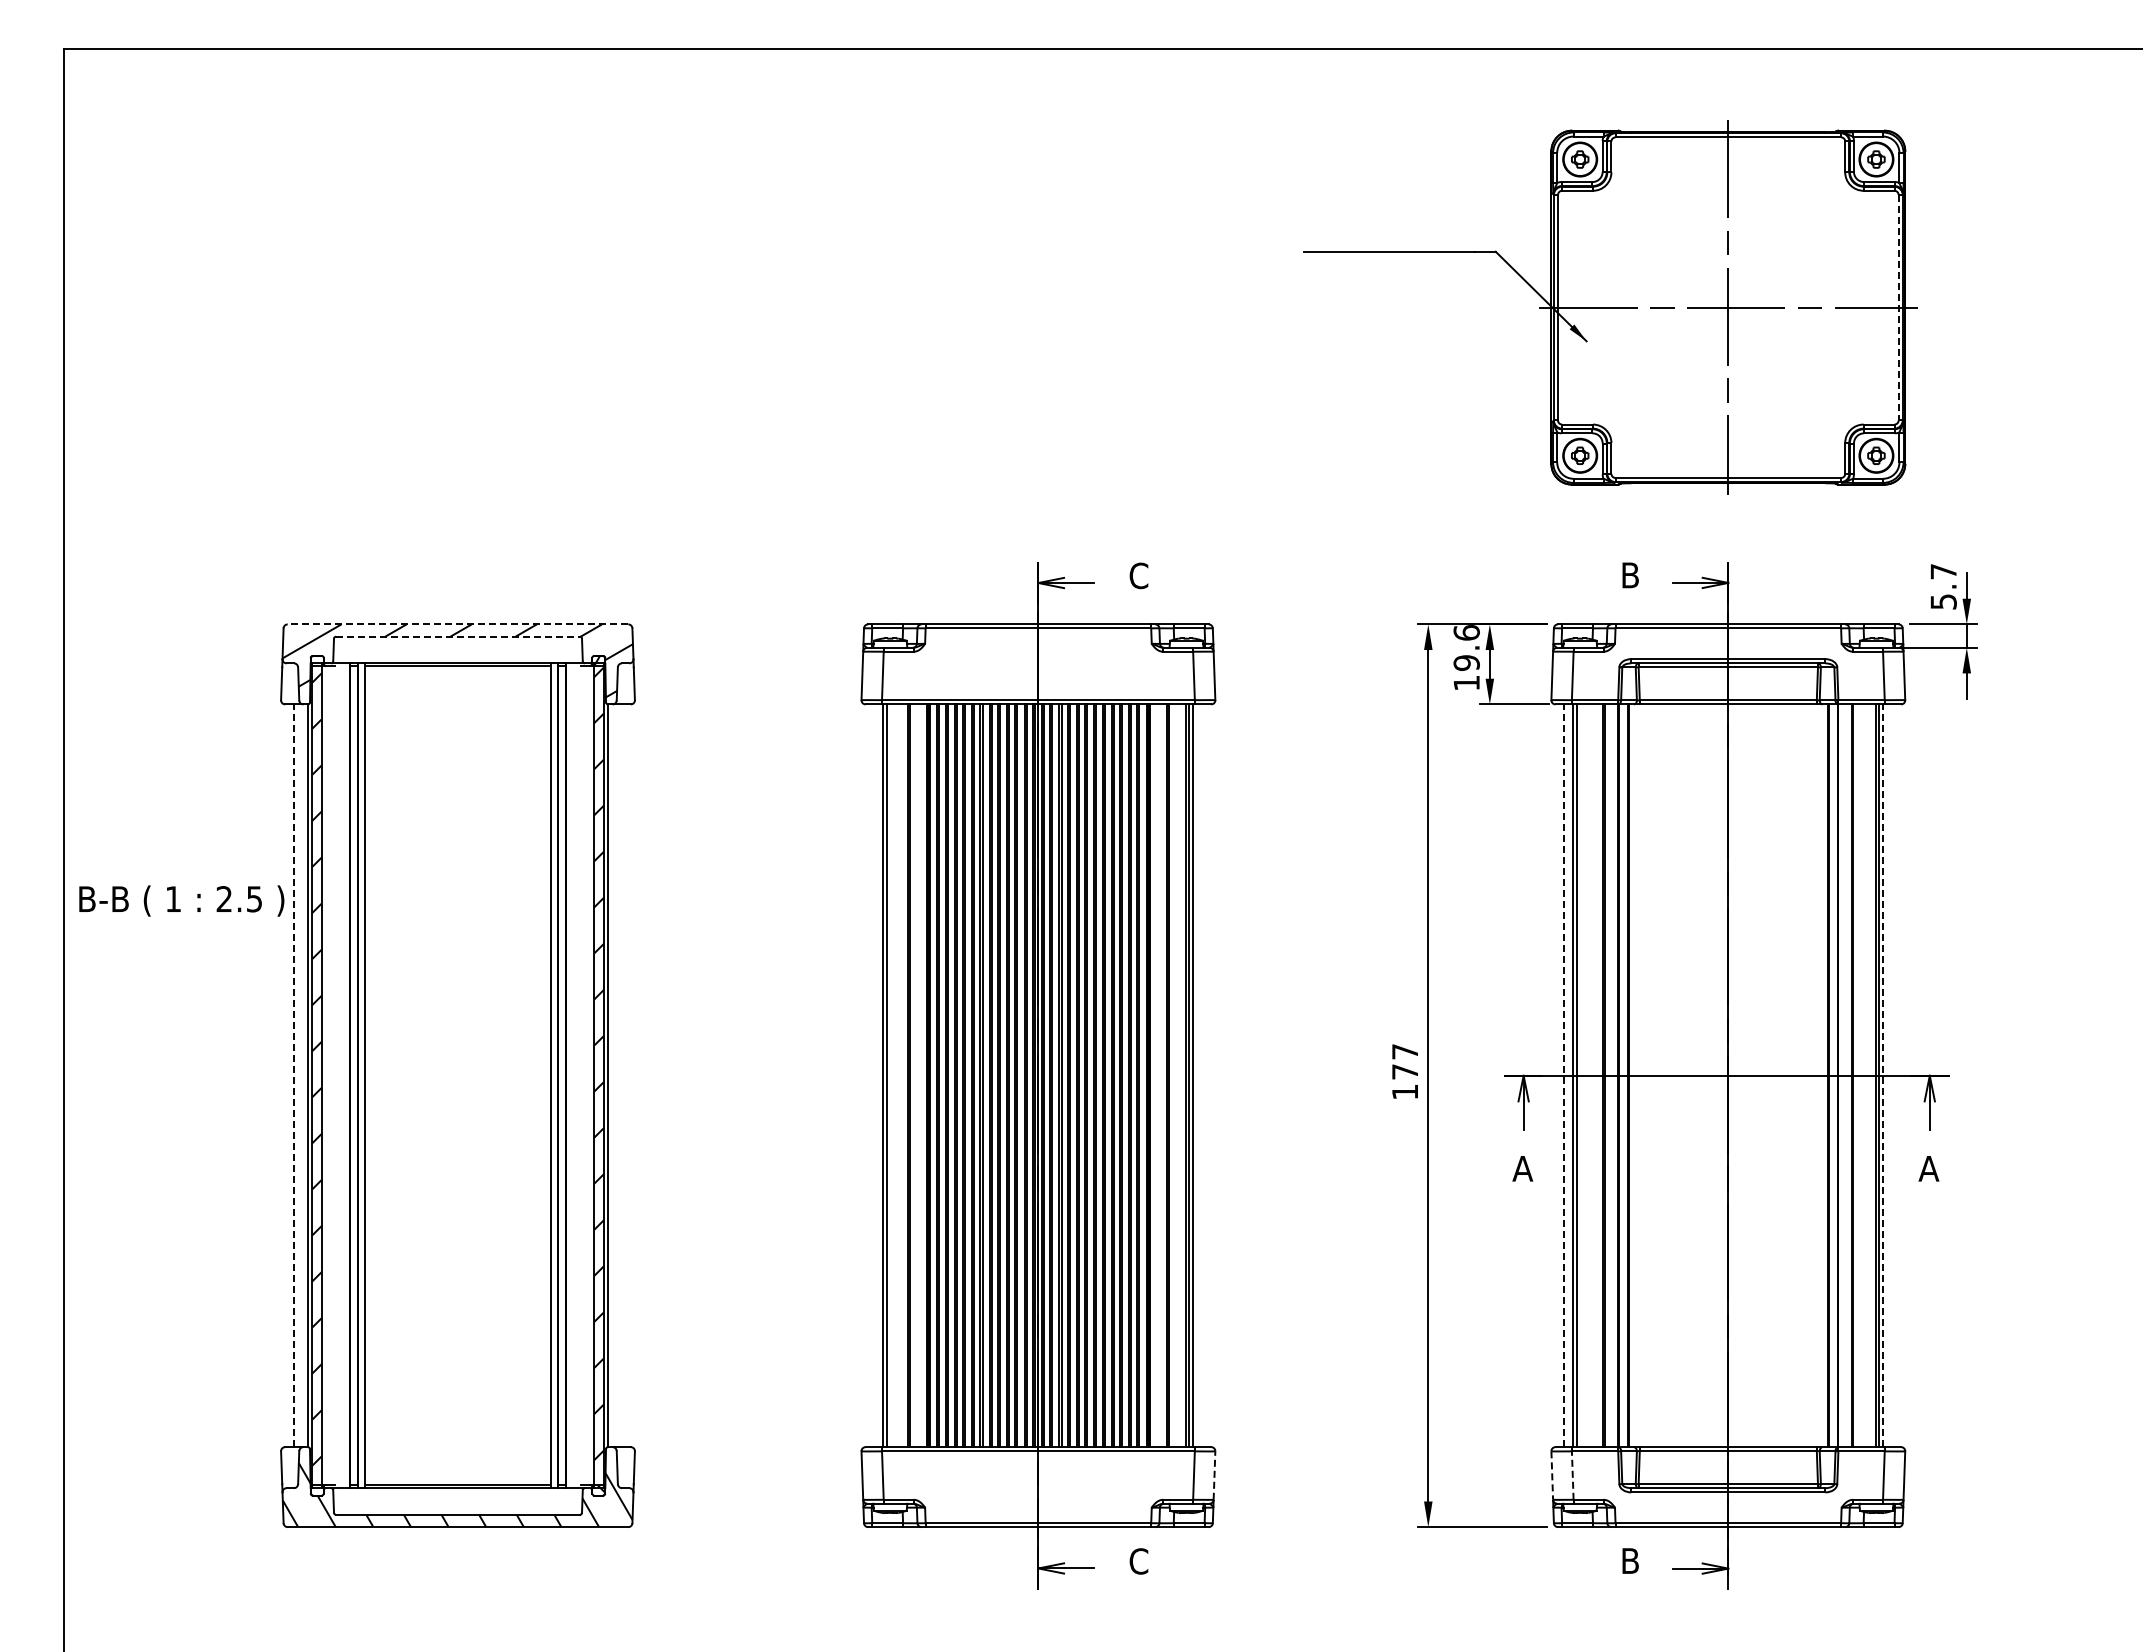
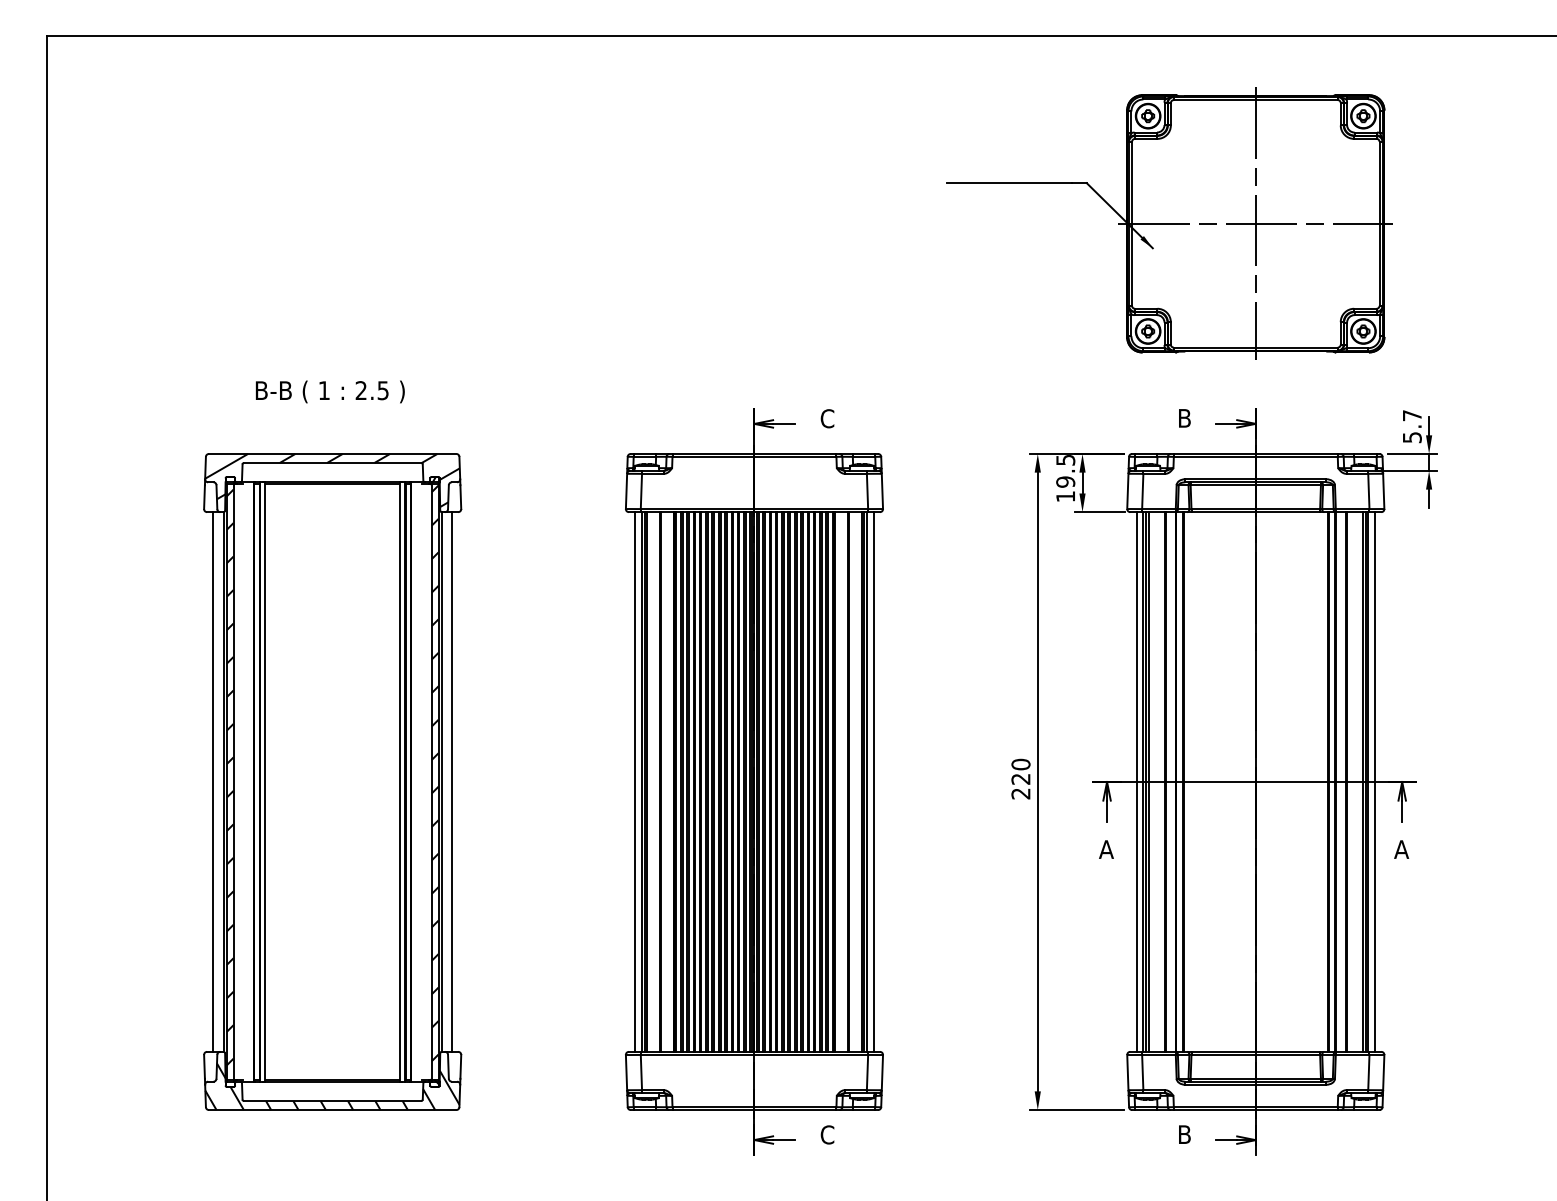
line: (1898, 307) -> (1379, 223), dashed -> solid
line: (457, 624) -> (332, 454), dashed -> solid
text: (1466, 632) -> (1065, 459), 19.6 -> 19.5
line: (458, 636) -> (333, 462), dashed -> solid
text: (181, 900) -> (330, 391), moved
text: (1405, 1071) -> (1021, 778), 177 -> 220
line: (293, 1075) -> (213, 781), dashed -> solid
line: (622, 1075) -> (452, 781), added
line: (874, 1075) -> (635, 781), added
line: (891, 1075) -> (647, 781), added
line: (1202, 1075) -> (873, 781), added
line: (1564, 1075) -> (1136, 781), dashed -> solid
line: (1581, 1075) -> (1149, 781), added
line: (1883, 1075) -> (1368, 781), dashed -> solid
line: (1892, 1075) -> (1375, 781), added
line: (1214, 1475) -> (882, 1072), dashed -> solid
line: (1572, 1475) -> (1142, 1072), dashed -> solid
line: (1552, 1476) -> (1128, 1073), dashed -> solid

